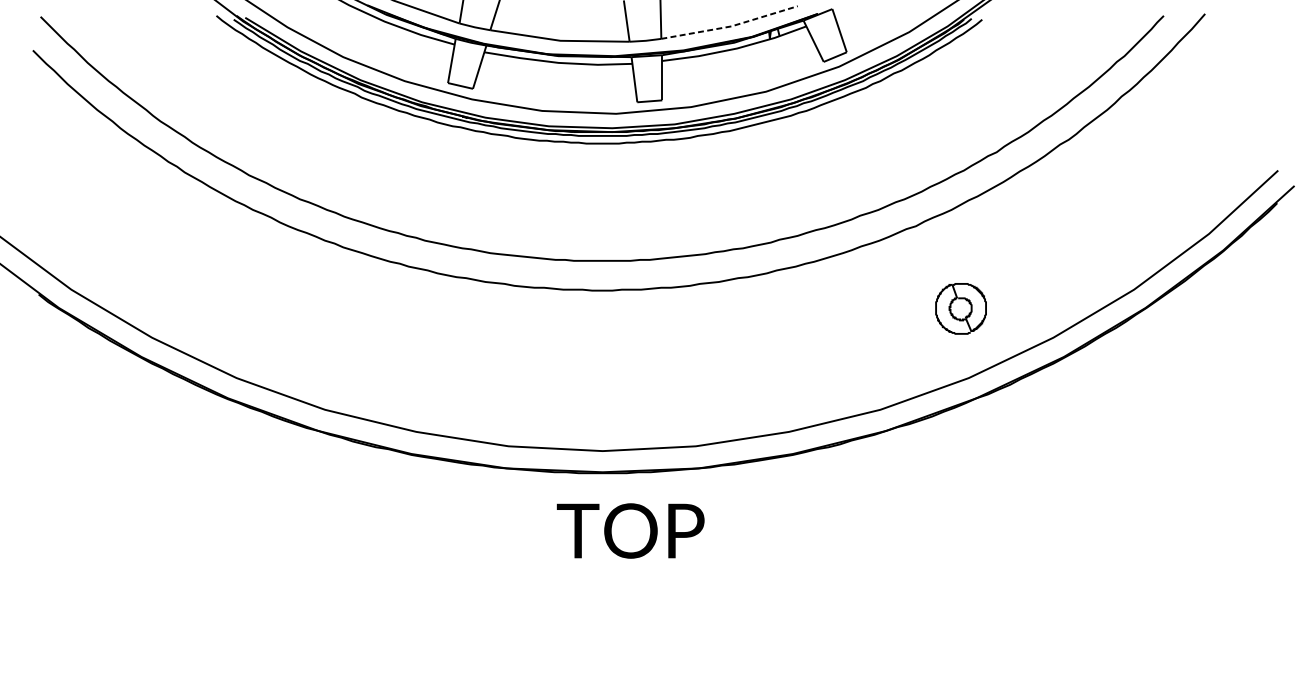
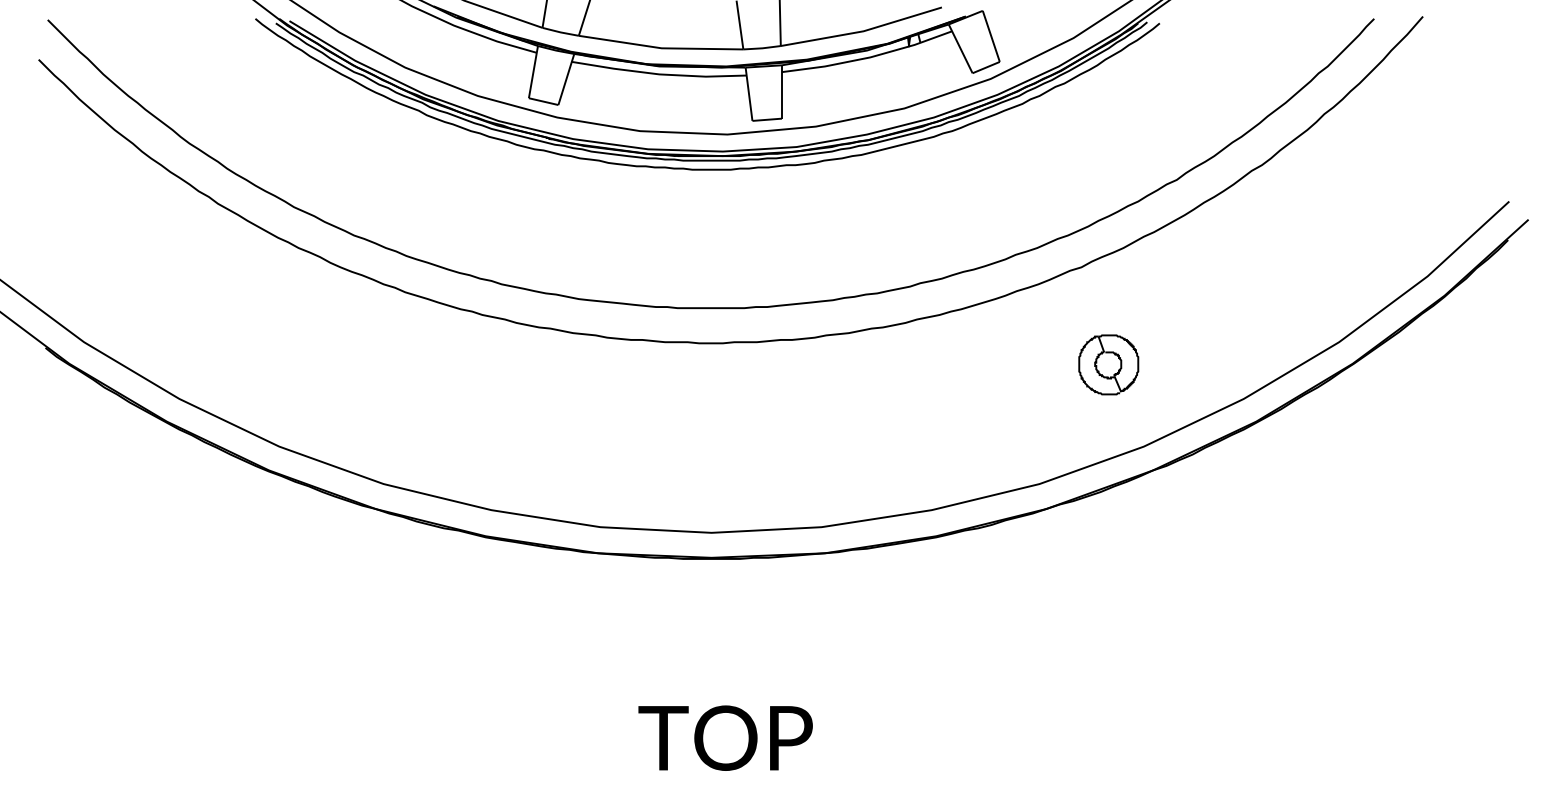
line: (730, 26) -> (862, 31), dashed -> solid
part: (960, 308) -> (1108, 364), moved
text: (630, 530) -> (725, 737), moved

